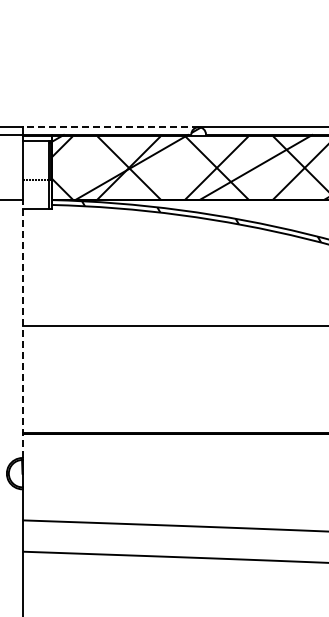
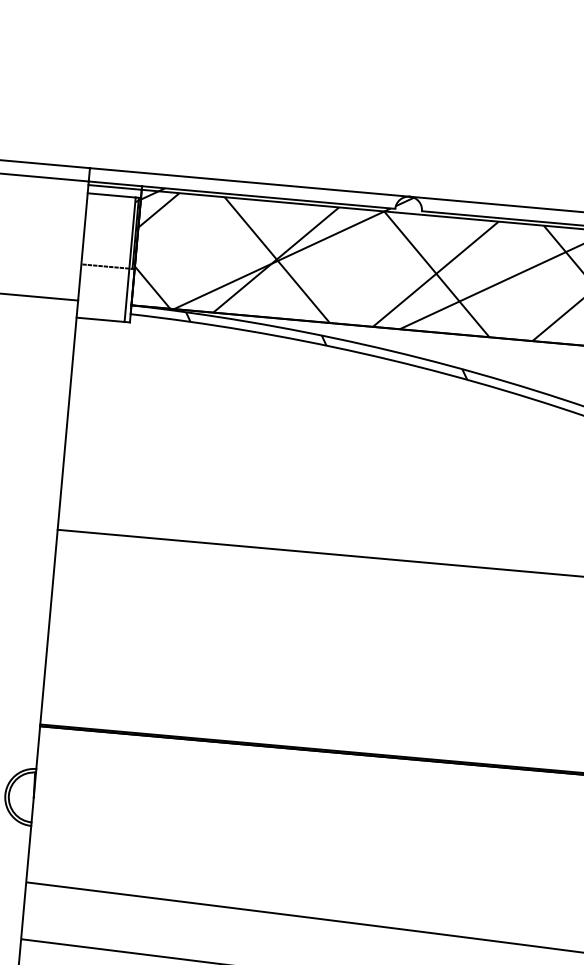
line: (110, 127) -> (249, 183), dashed -> solid
line: (22, 329) -> (57, 535), dashed -> solid

